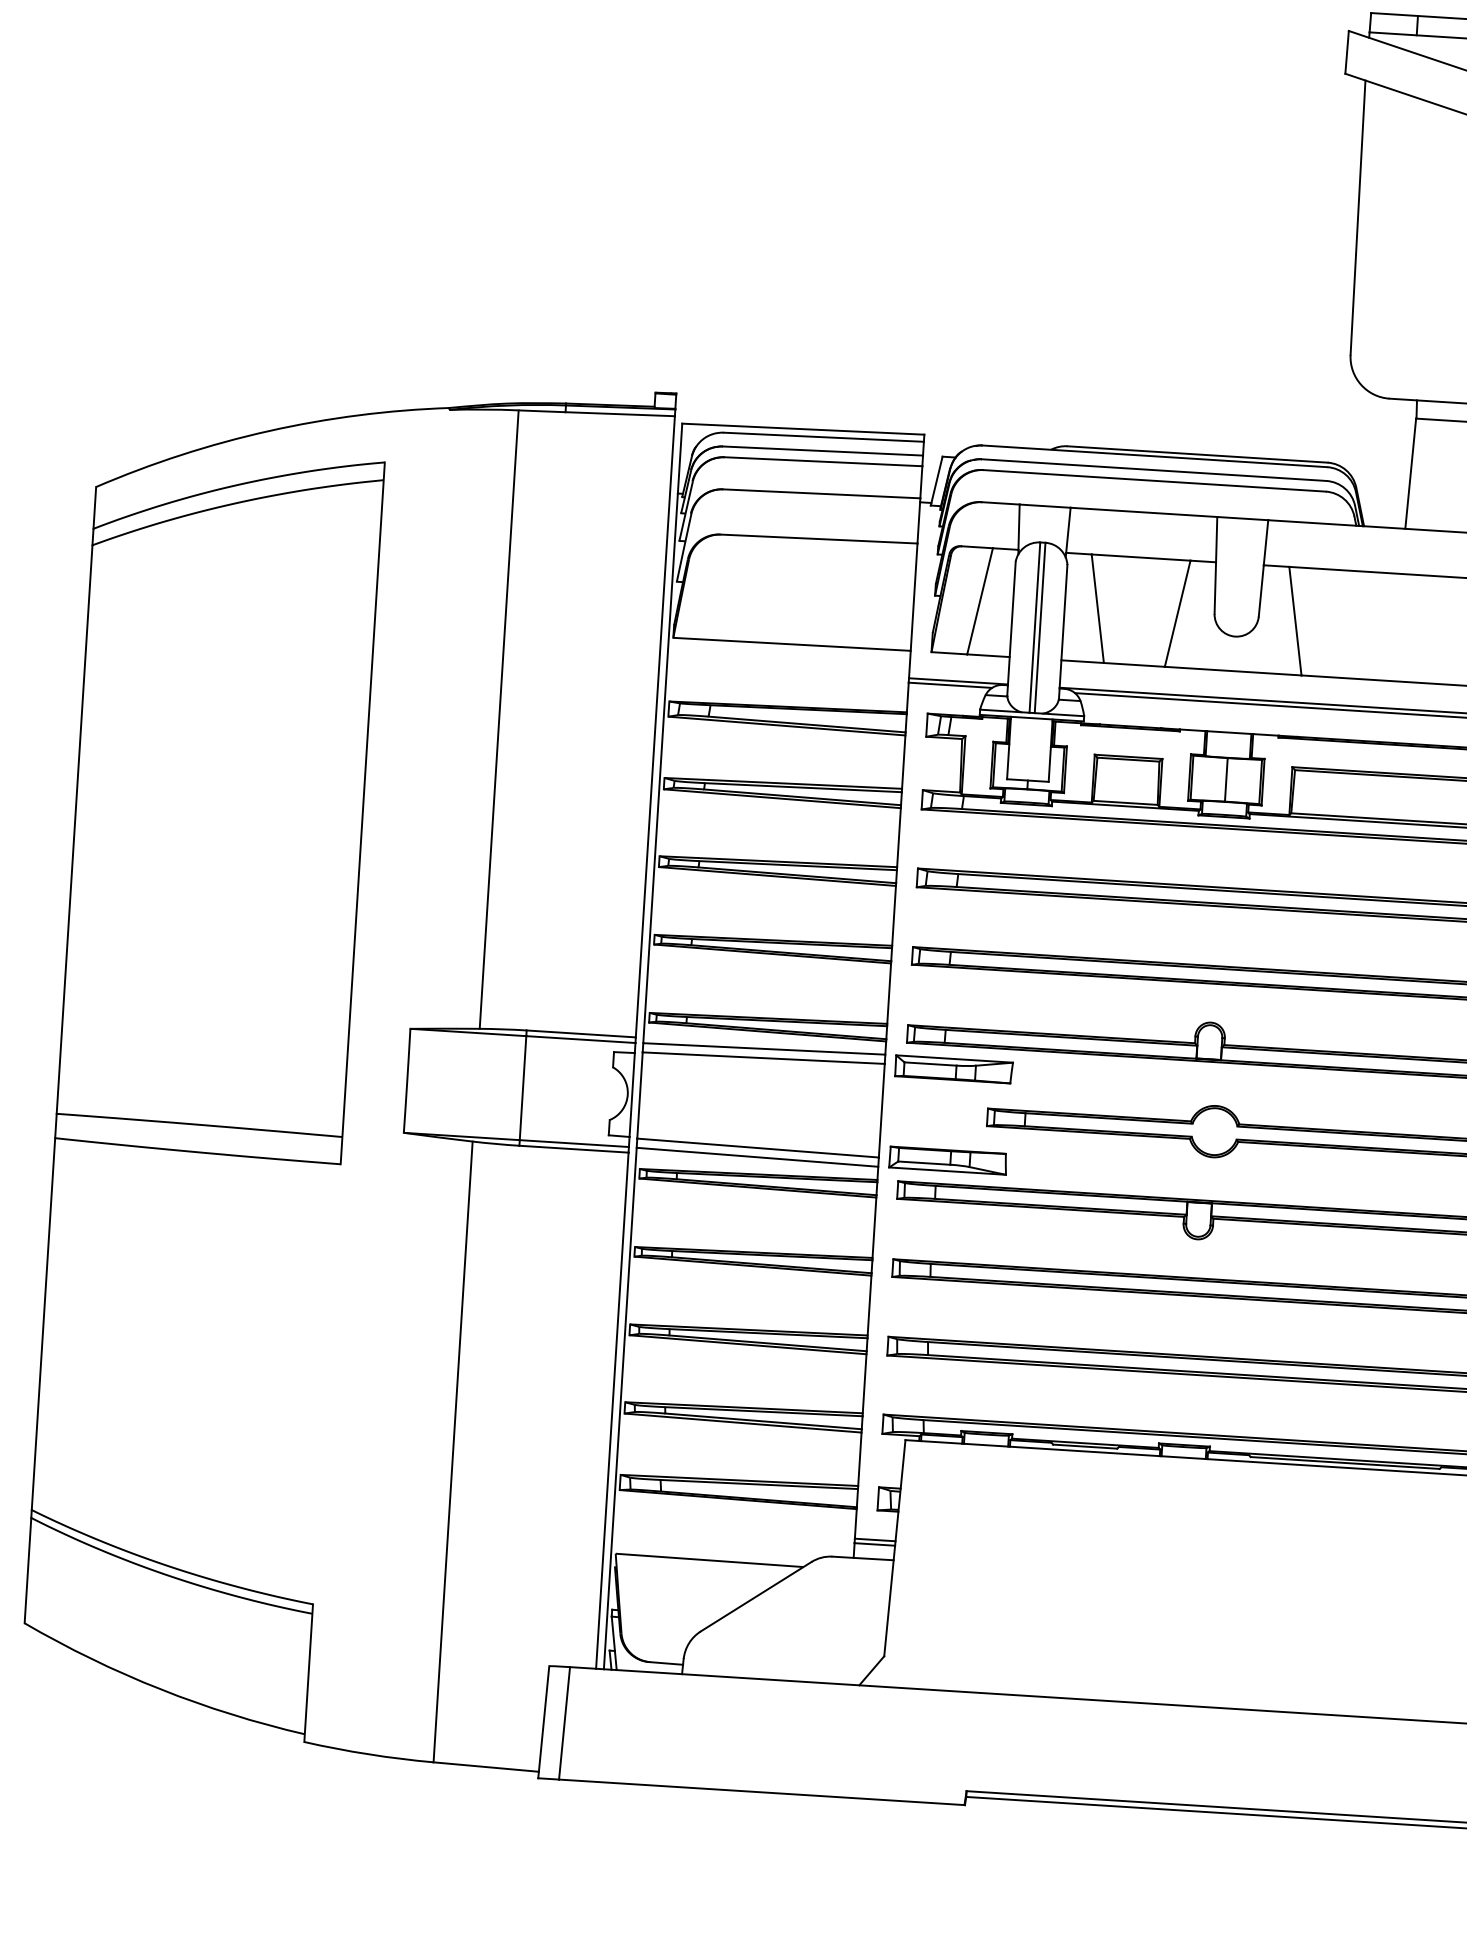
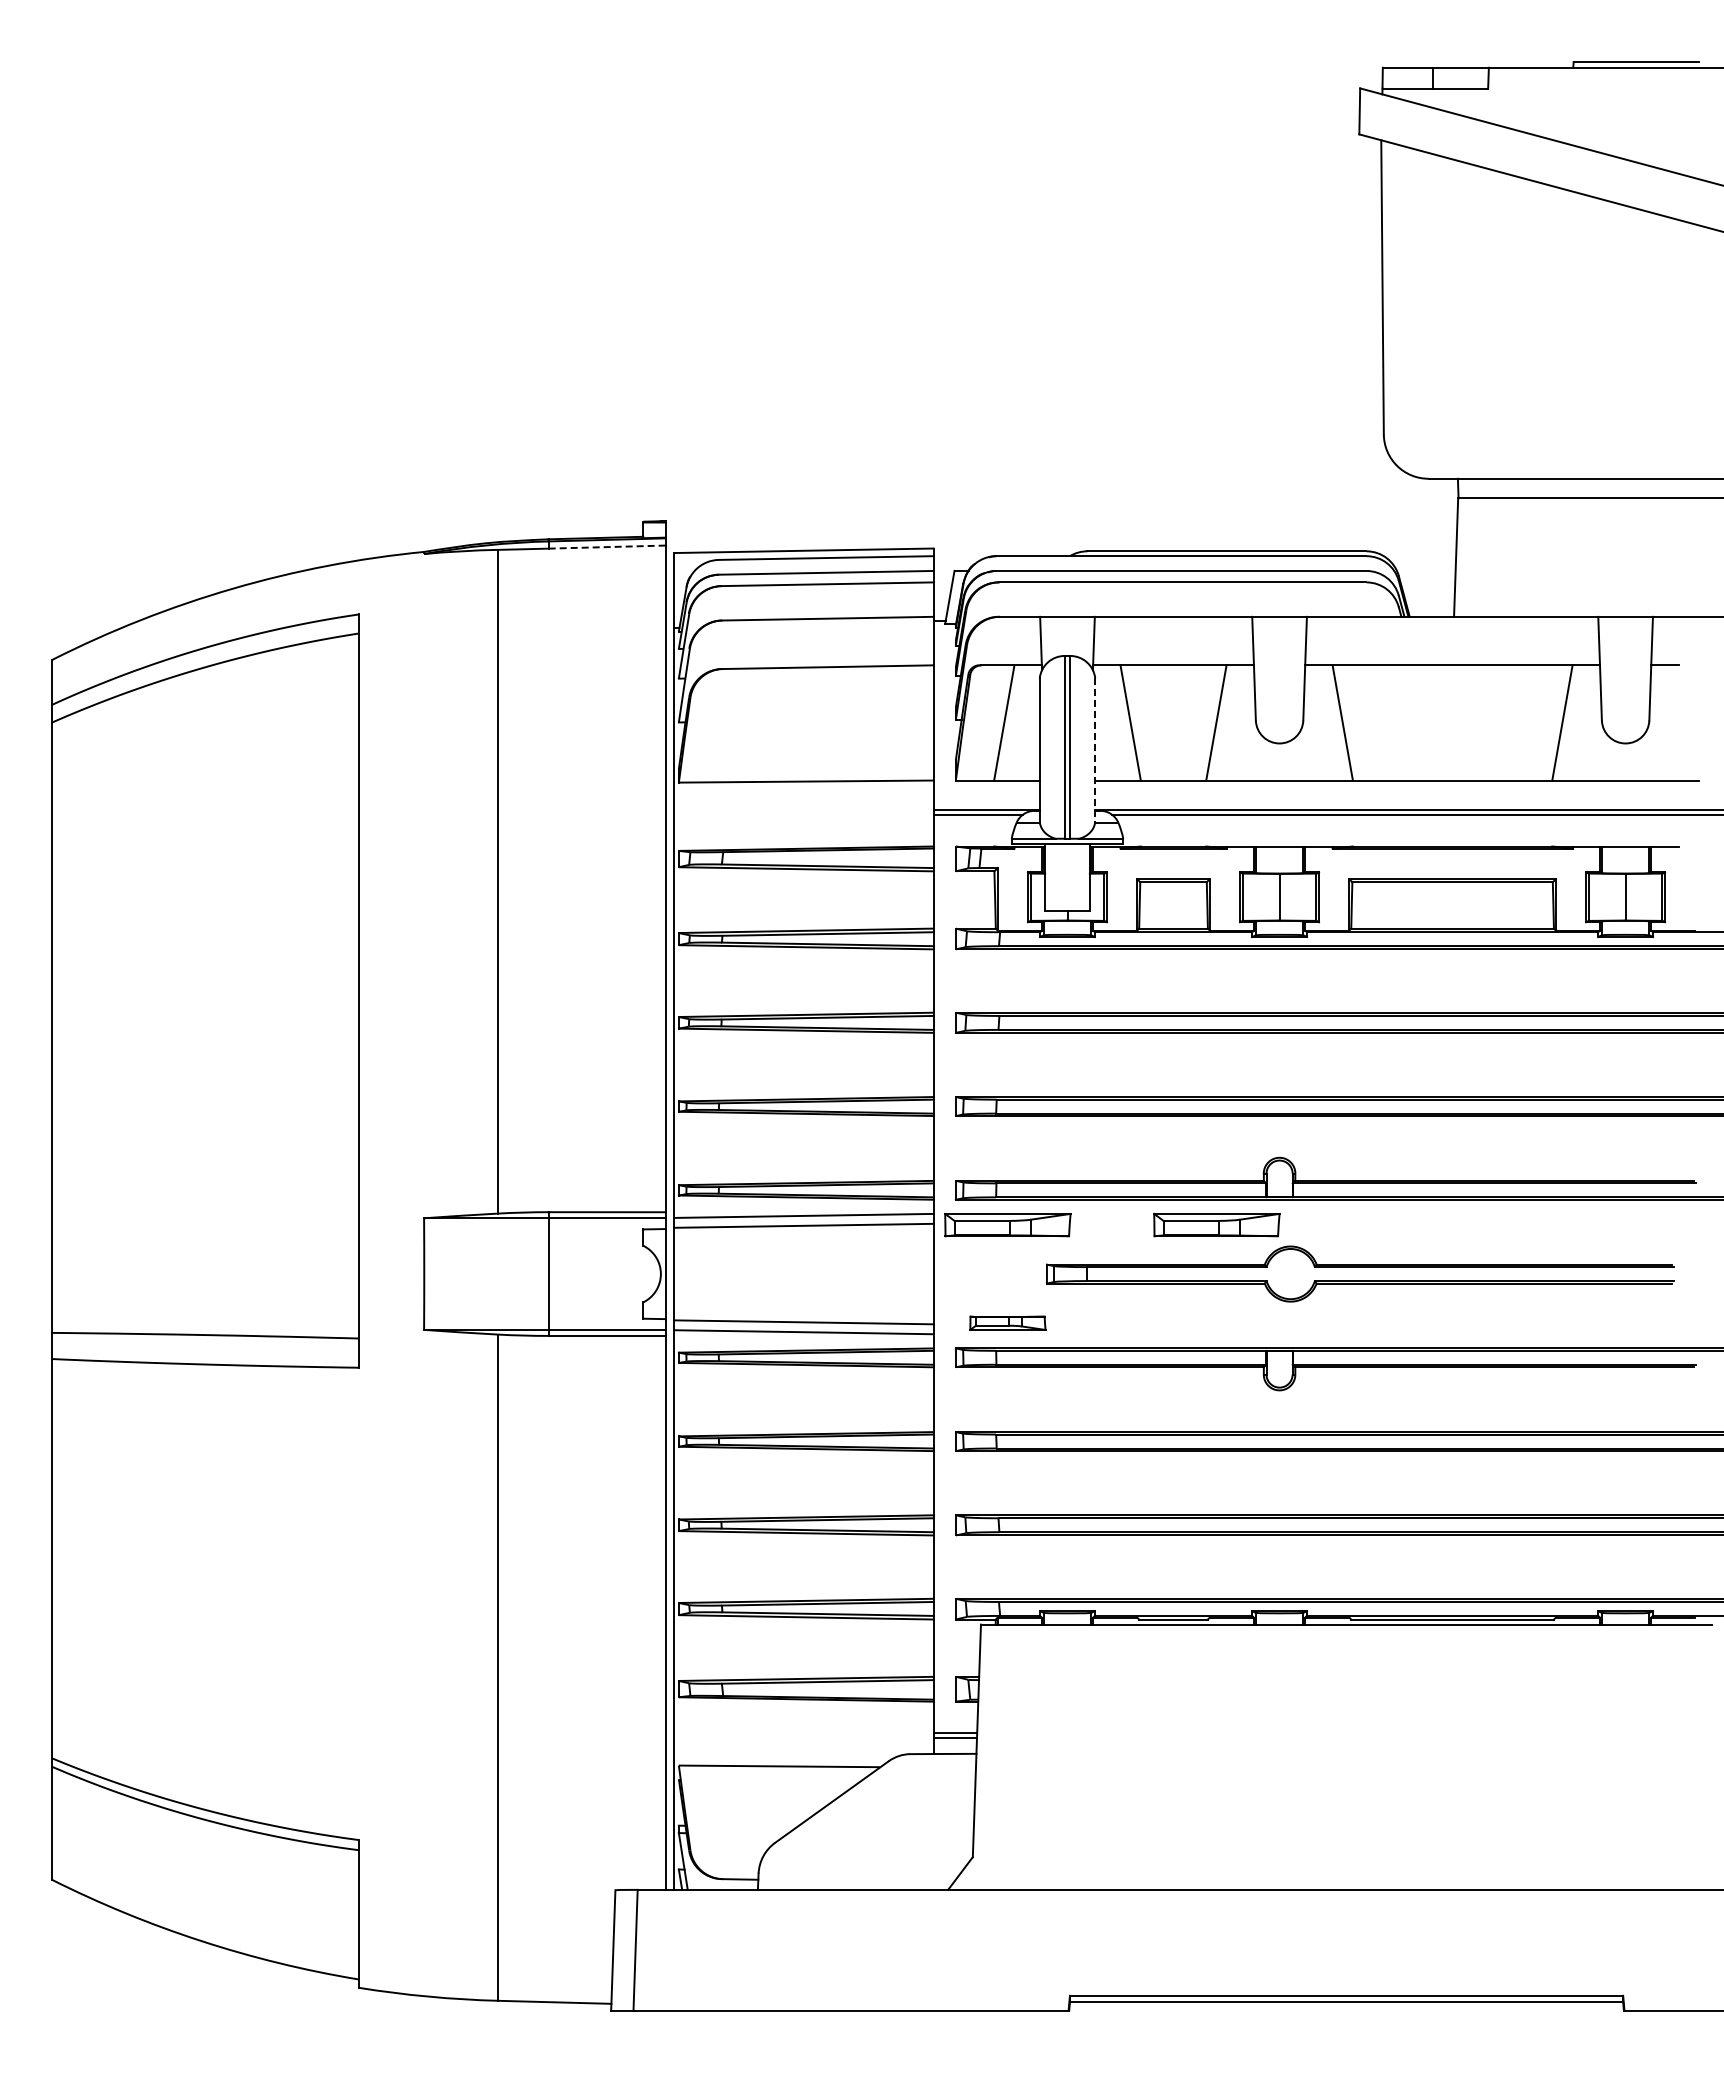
line: (620, 414) -> (607, 547), solid -> dashed
line: (1063, 632) -> (1095, 750), solid -> dashed
part: (1148, 1081) -> (1216, 1224), added
part: (947, 1161) -> (1007, 1323), size x0.6

